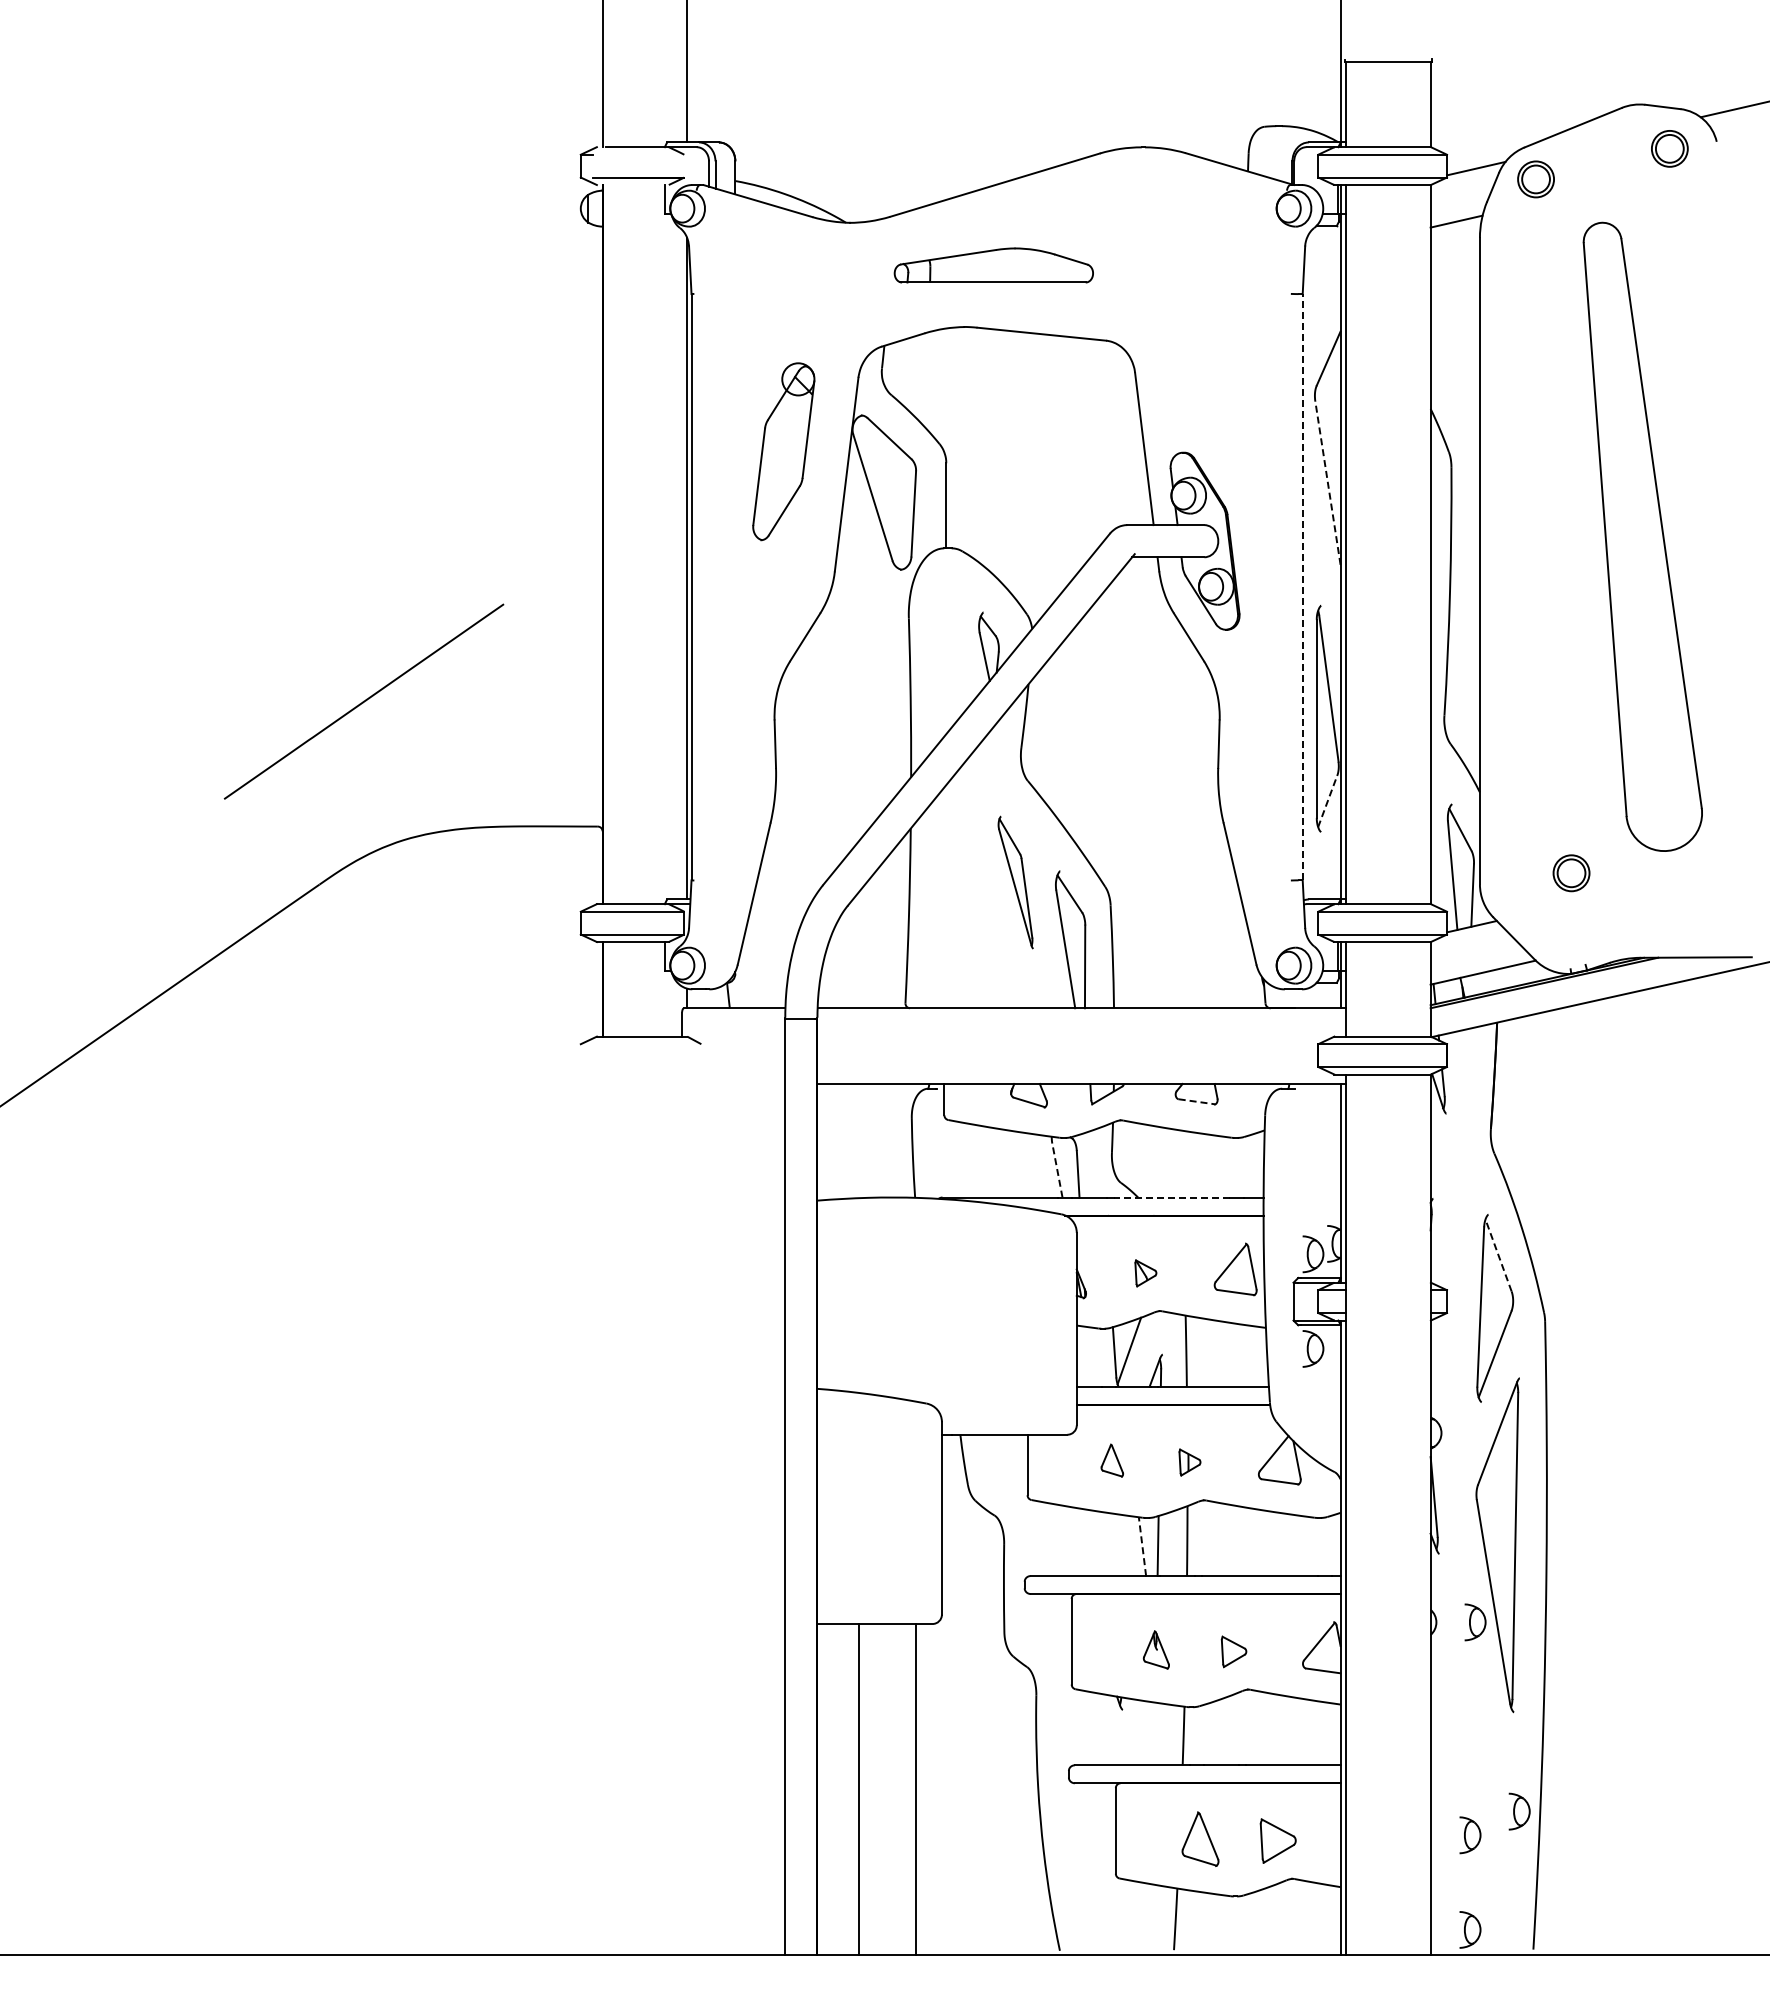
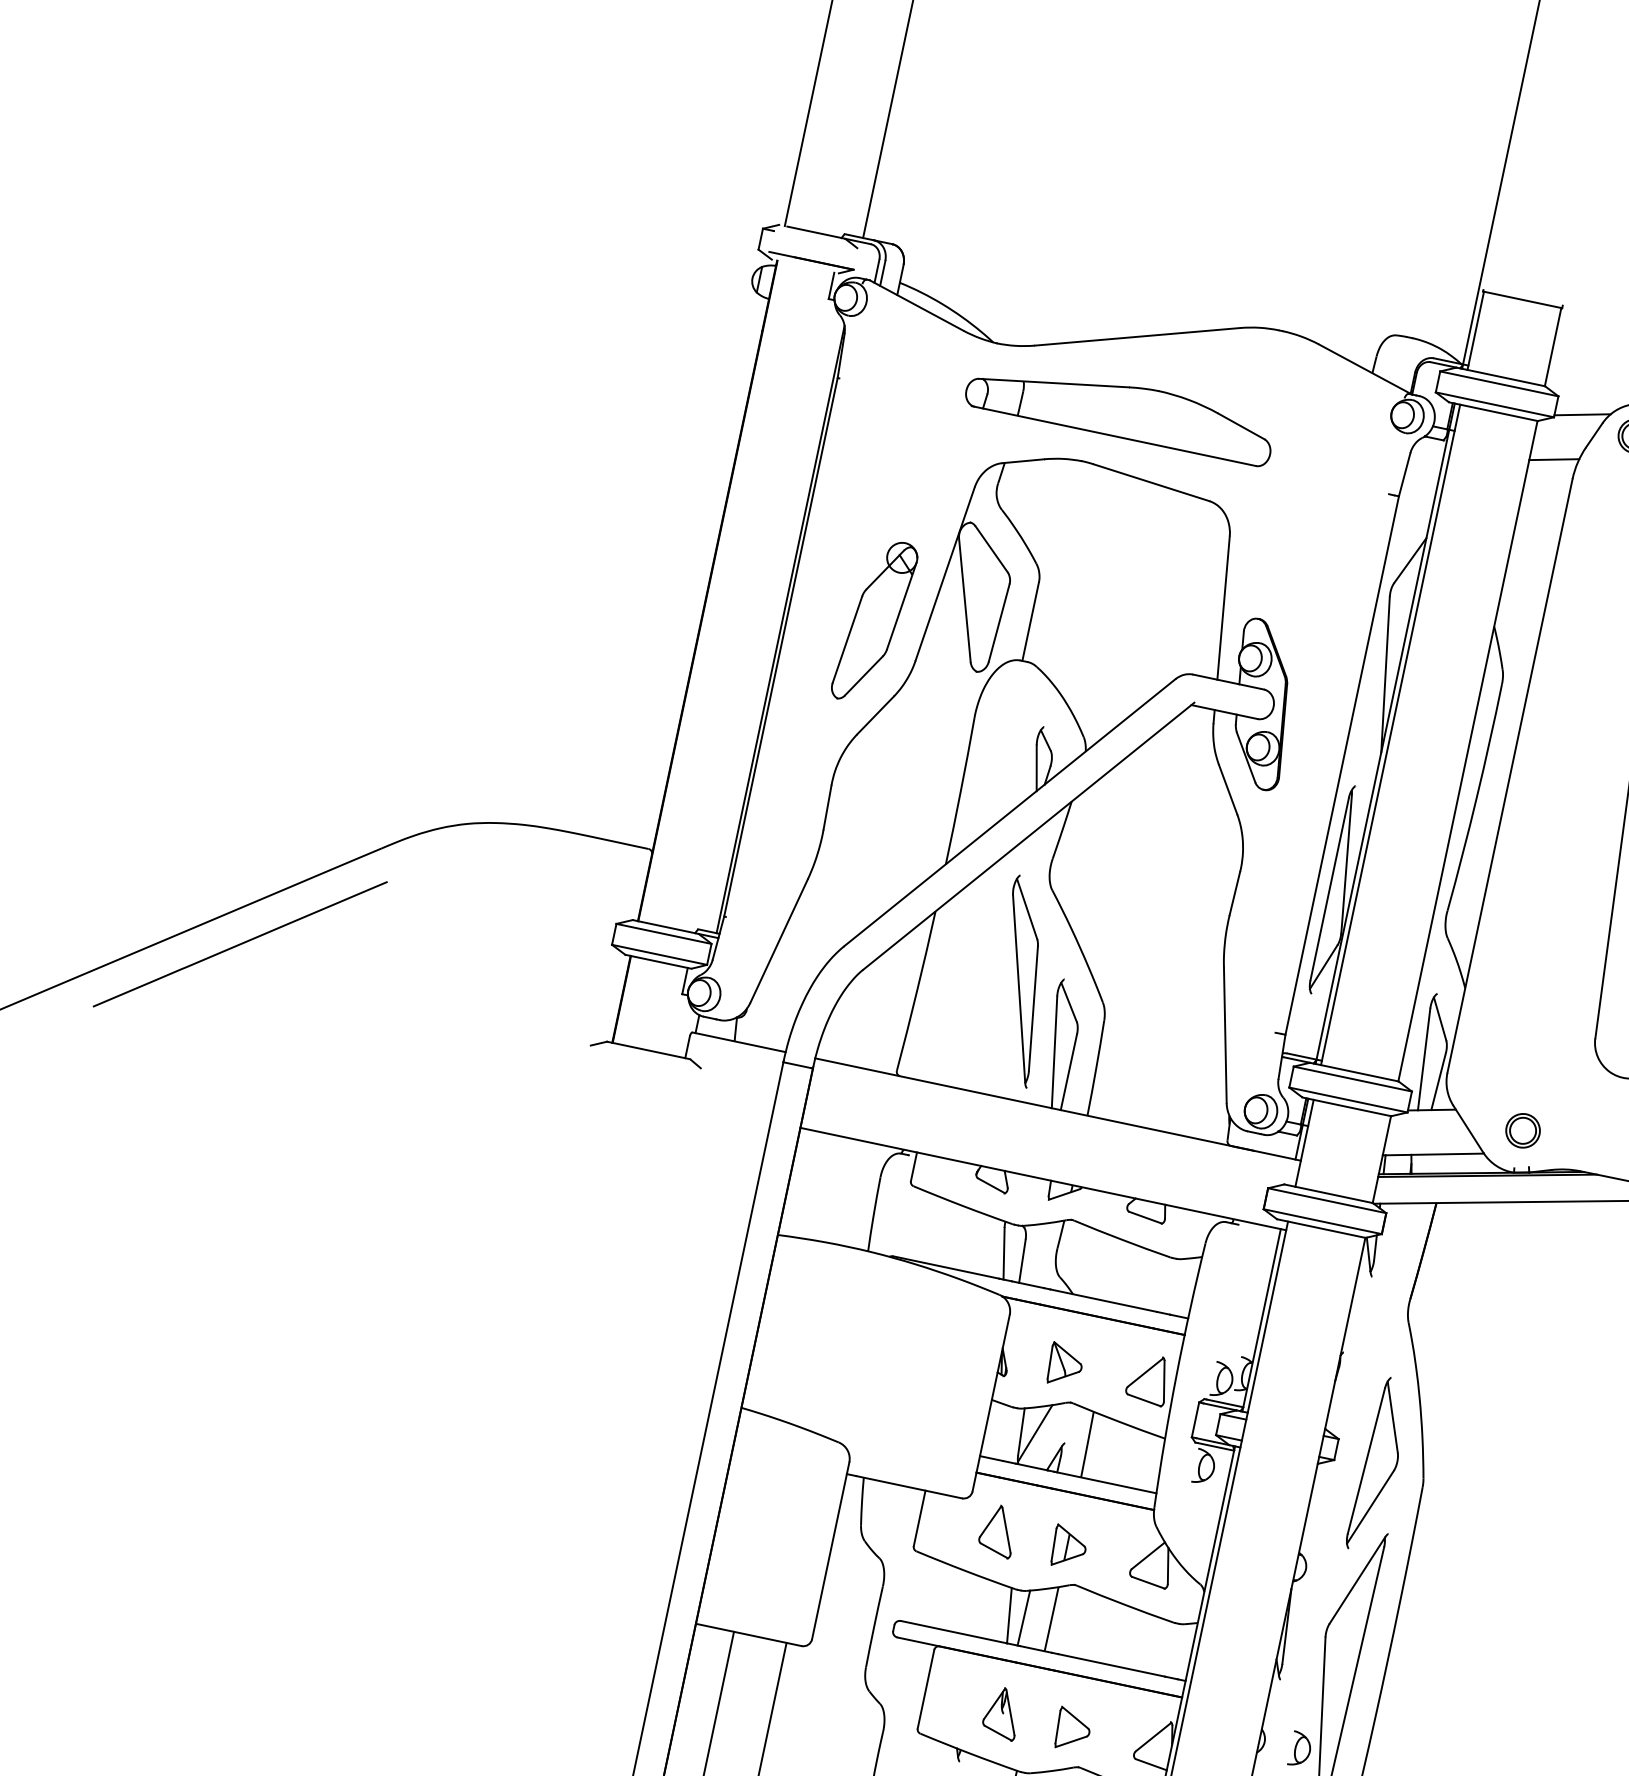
part: (993, 265) -> (1120, 410), size x1.67
part: (783, 451) -> (874, 621), moved
line: (1327, 483) -> (1385, 675), dashed -> solid
line: (1302, 586) -> (1342, 764), dashed -> solid
line: (363, 701) -> (239, 944), moved
line: (1327, 801) -> (1323, 967), dashed -> solid
part: (1571, 873) -> (1523, 1131), moved
part: (1015, 882) -> (1021, 981), size x1.67
line: (1197, 1101) -> (1146, 1217), dashed -> solid
line: (1057, 1170) -> (1004, 1253), dashed -> solid
line: (1171, 1197) -> (1103, 1300), dashed -> solid
line: (1498, 1255) -> (1392, 1417), dashed -> solid
part: (1145, 1273) -> (1065, 1365), size x1.67
part: (1112, 1460) -> (998, 1530), size x1.67
part: (1189, 1462) -> (1068, 1547), size x1.67
line: (1142, 1546) -> (1009, 1615), dashed -> solid
part: (1156, 1649) -> (1002, 1712), size x1.43
part: (1233, 1651) -> (1072, 1729), size x1.43

